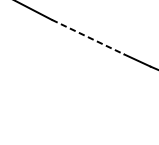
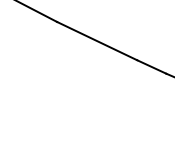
line: (88, 37) -> (97, 41), dashed -> solid

